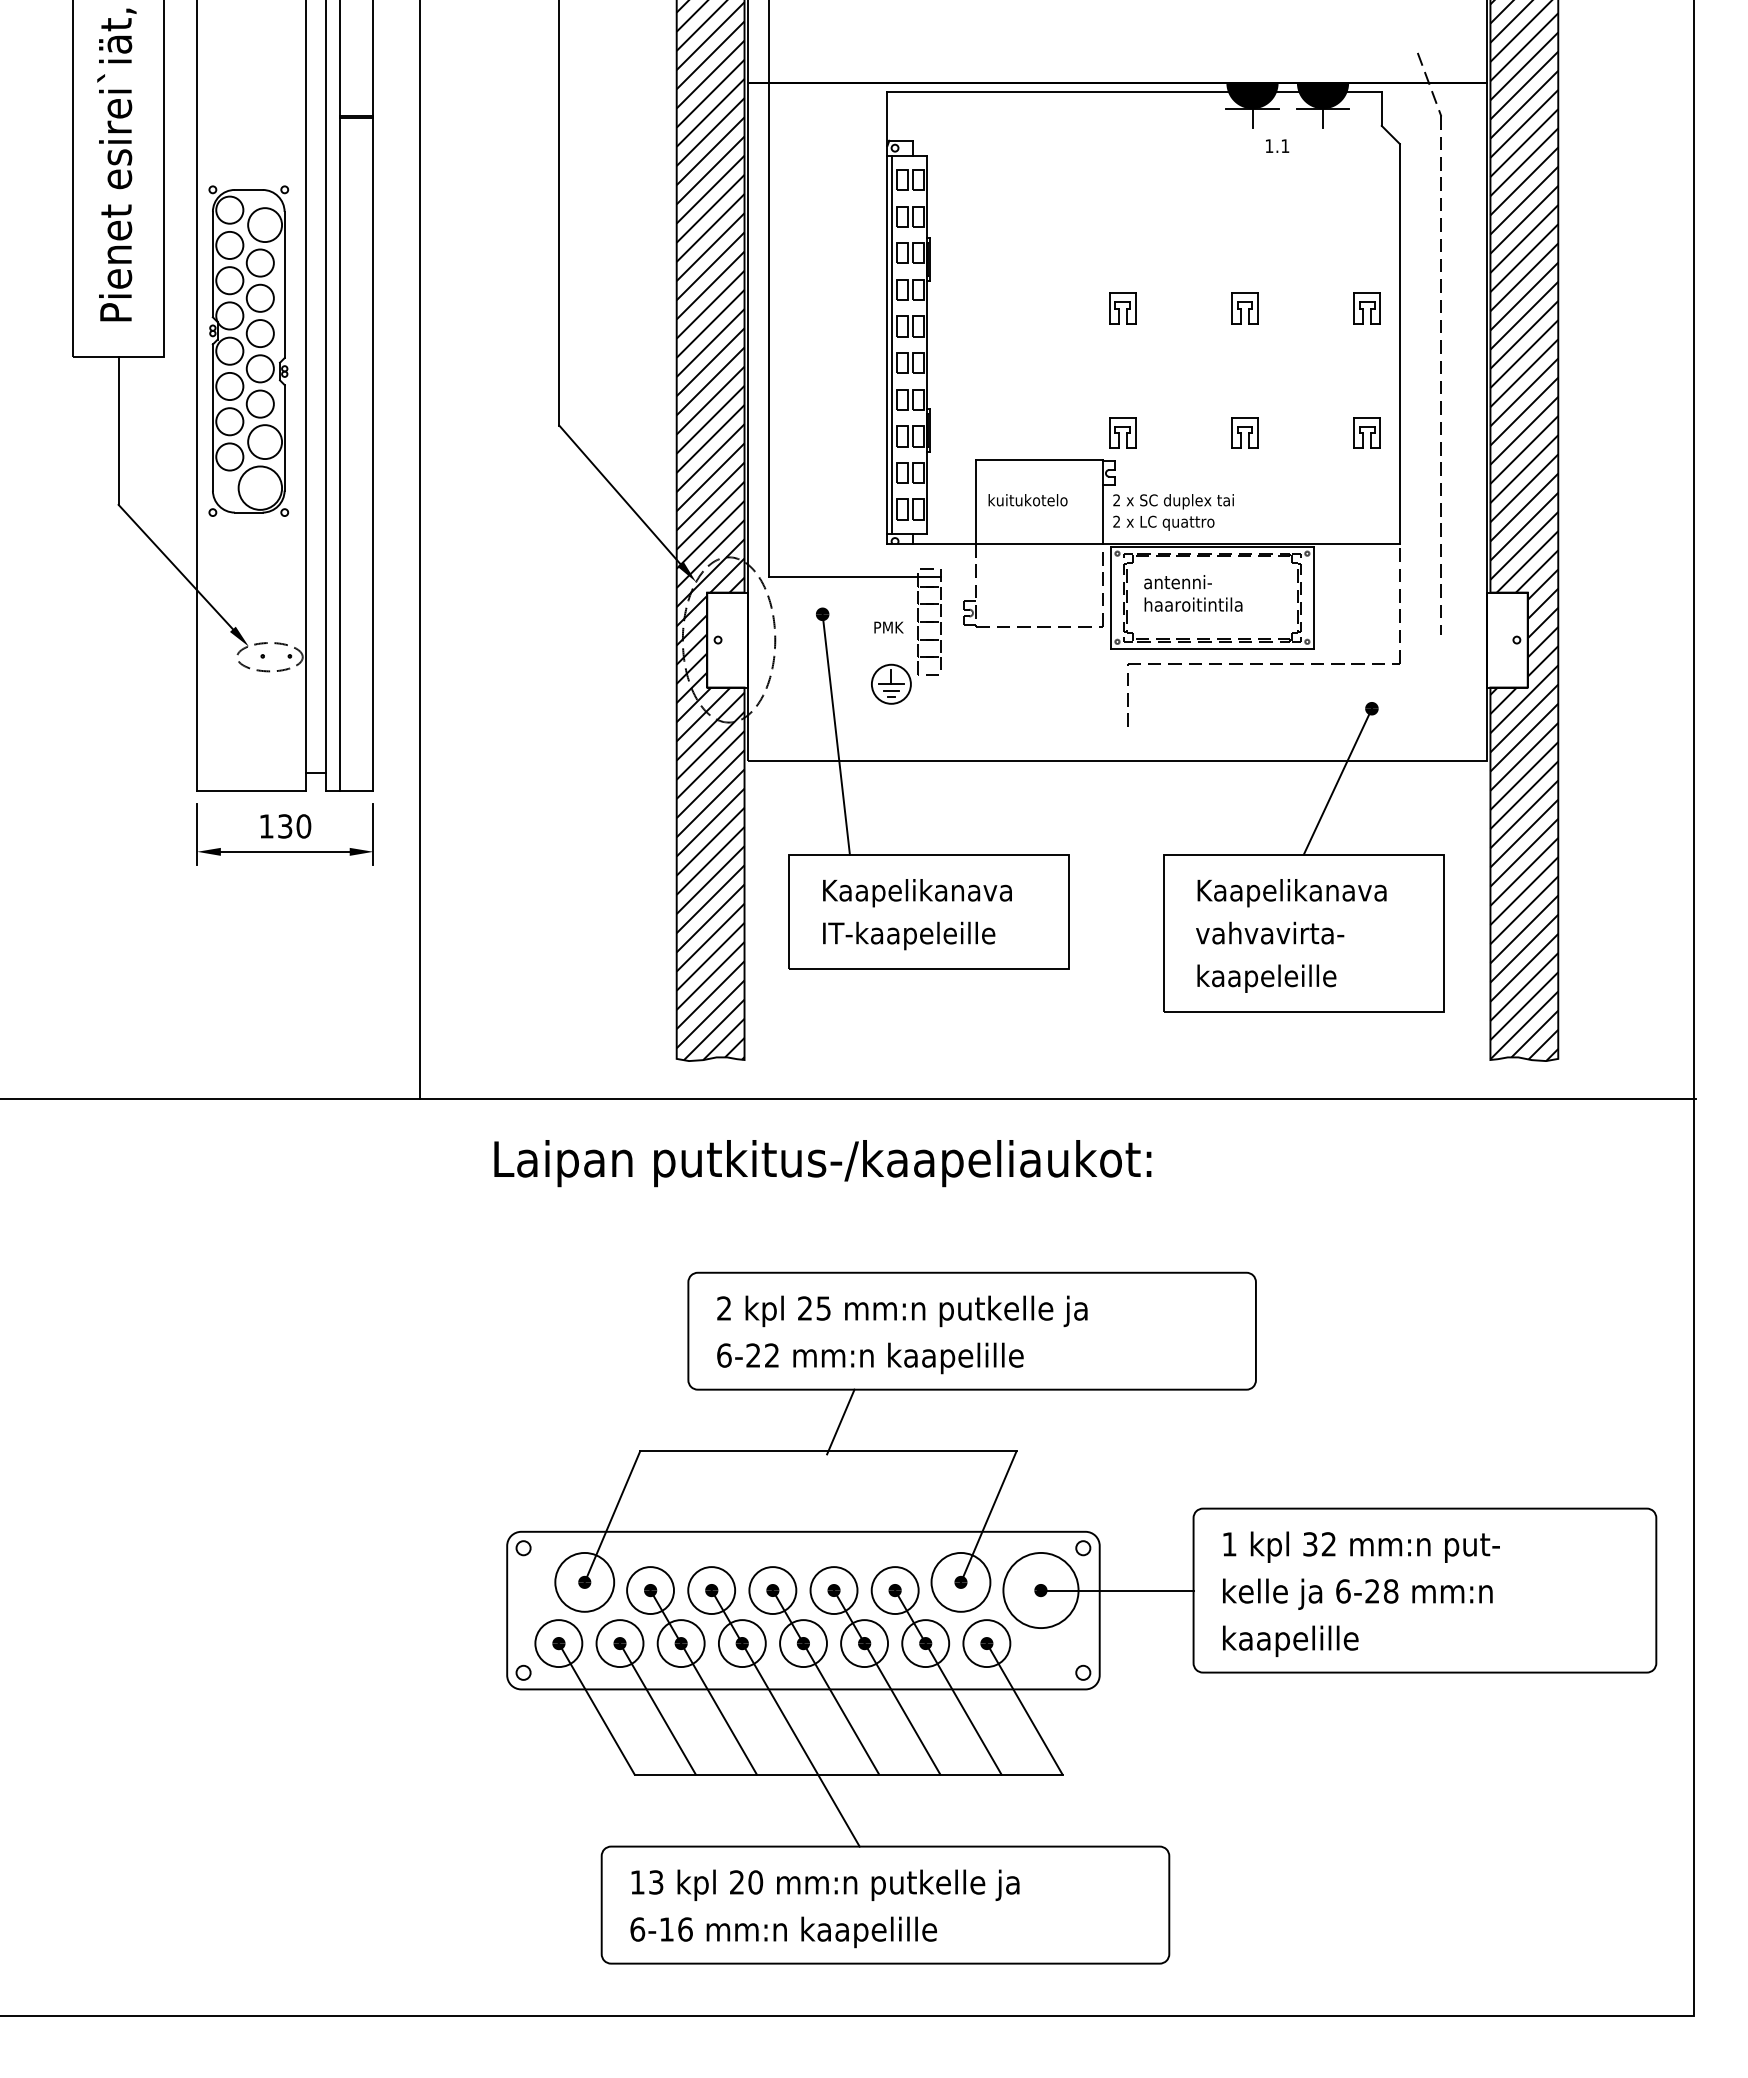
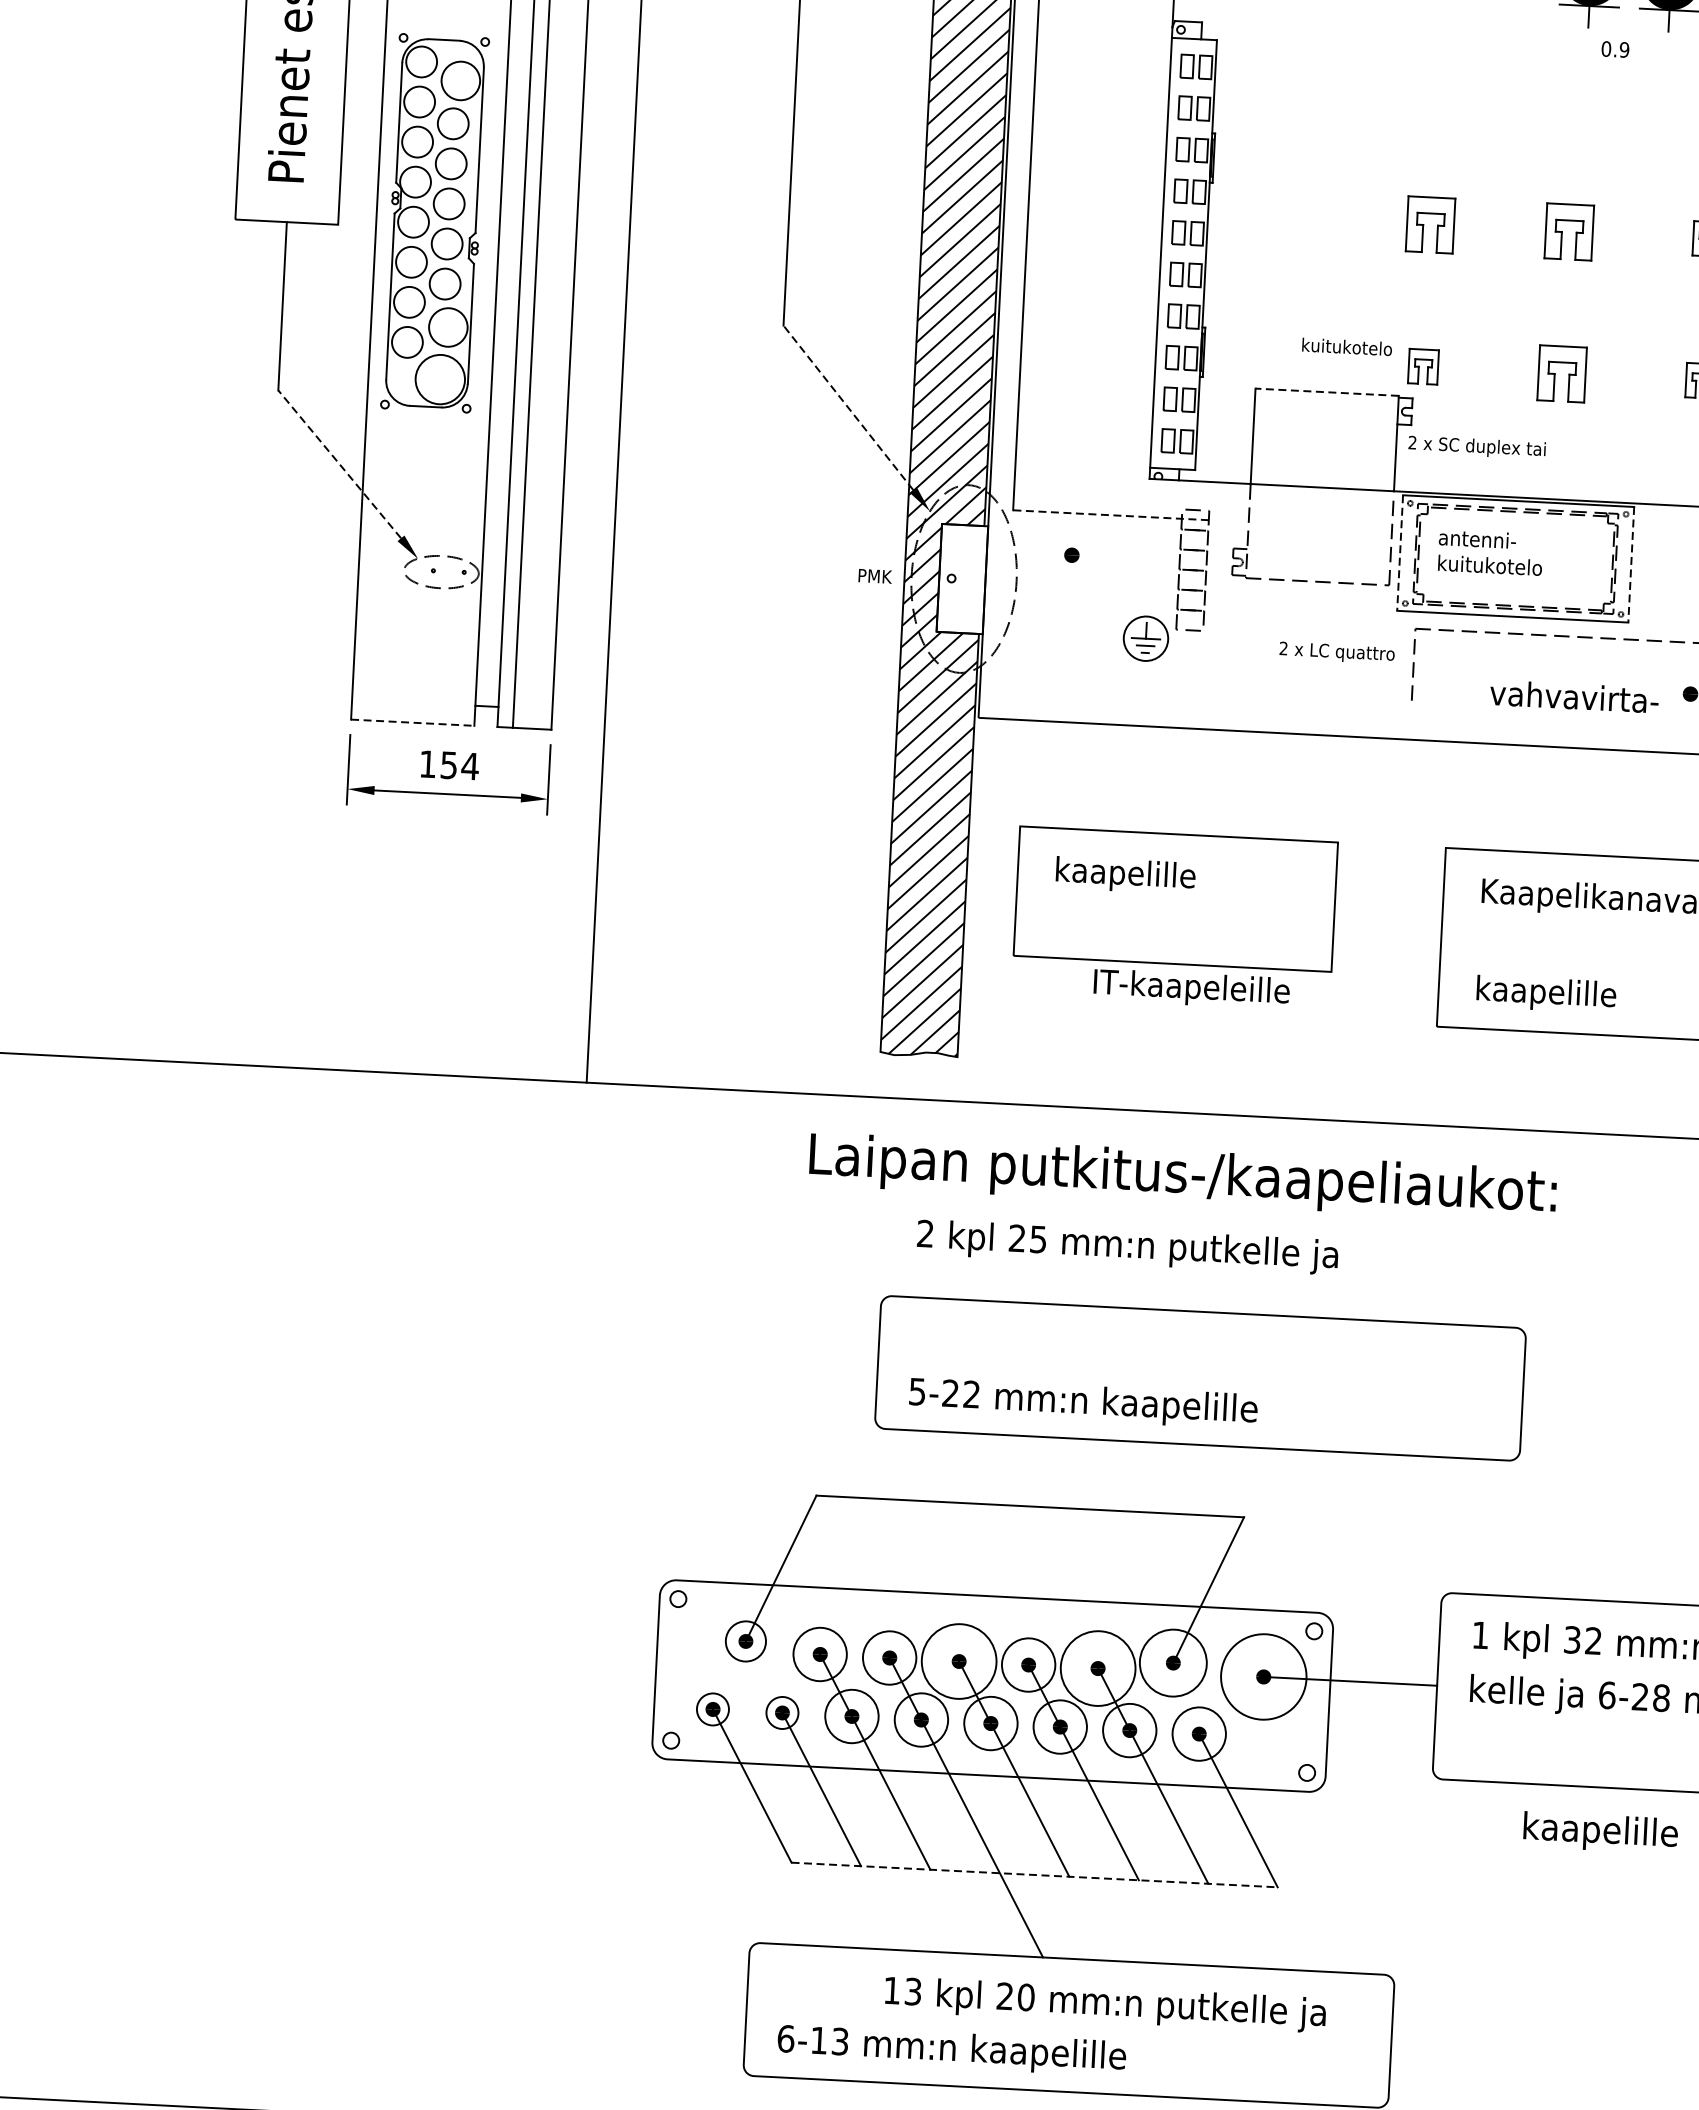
text: (1277, 146) -> (1615, 49), 1.1 -> 0.9
part: (1122, 308) -> (1430, 225), size x1.6
part: (1244, 308) -> (1568, 232), size x1.6
line: (892, 344) -> (1166, 252), removed
part: (1244, 432) -> (1561, 372), size x1.6
line: (1039, 459) -> (1327, 391), solid -> dashed
line: (619, 494) -> (847, 407), solid -> dashed
text: (1027, 500) -> (1346, 347), moved
text: (1163, 522) -> (1336, 652), moved
line: (175, 566) -> (339, 463), solid -> dashed
line: (854, 577) -> (1110, 515), solid -> dashed
line: (1110, 597) -> (1399, 552), solid -> dashed
line: (1314, 597) -> (1631, 564), solid -> dashed
text: (1194, 604) -> (1494, 565), haaroitintila -> kuitukotelo
text: (888, 627) -> (874, 576), moved
line: (835, 734) -> (1079, 692), removed
line: (1337, 781) -> (1647, 774), removed
line: (251, 790) -> (412, 722), solid -> dashed
text: (294, 826) -> (459, 765), 130 -> 154
text: (916, 893) -> (1162, 877), Kaapelikanava -> kaapelille
text: (1270, 932) -> (1574, 696), moved
text: (909, 935) -> (1192, 988), moved
text: (1310, 975) -> (1605, 993), kaapeleille -> kaapelille
text: (822, 1163) -> (1182, 1177), moved
text: (902, 1311) -> (1127, 1247), moved
text: (724, 1355) -> (917, 1391), 6-22 -> 5-22
line: (840, 1421) -> (1045, 1473), removed
circle: (584, 1581) -> (745, 1640), size x0.6
circle: (772, 1590) -> (958, 1661), size x1.4
circle: (894, 1590) -> (1097, 1668), size x1.4
text: (1290, 1640) -> (1600, 1831), moved
circle: (558, 1643) -> (712, 1709), size x0.6
circle: (619, 1643) -> (781, 1712), size x0.6
line: (848, 1774) -> (1034, 1874), solid -> dashed
text: (825, 1884) -> (1105, 2003), moved
text: (685, 1929) -> (840, 2041), 6-16 -> 6-13

